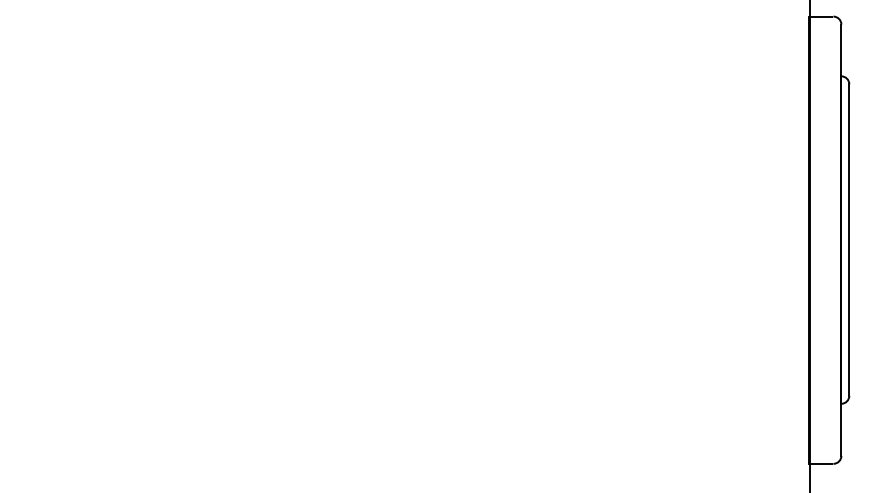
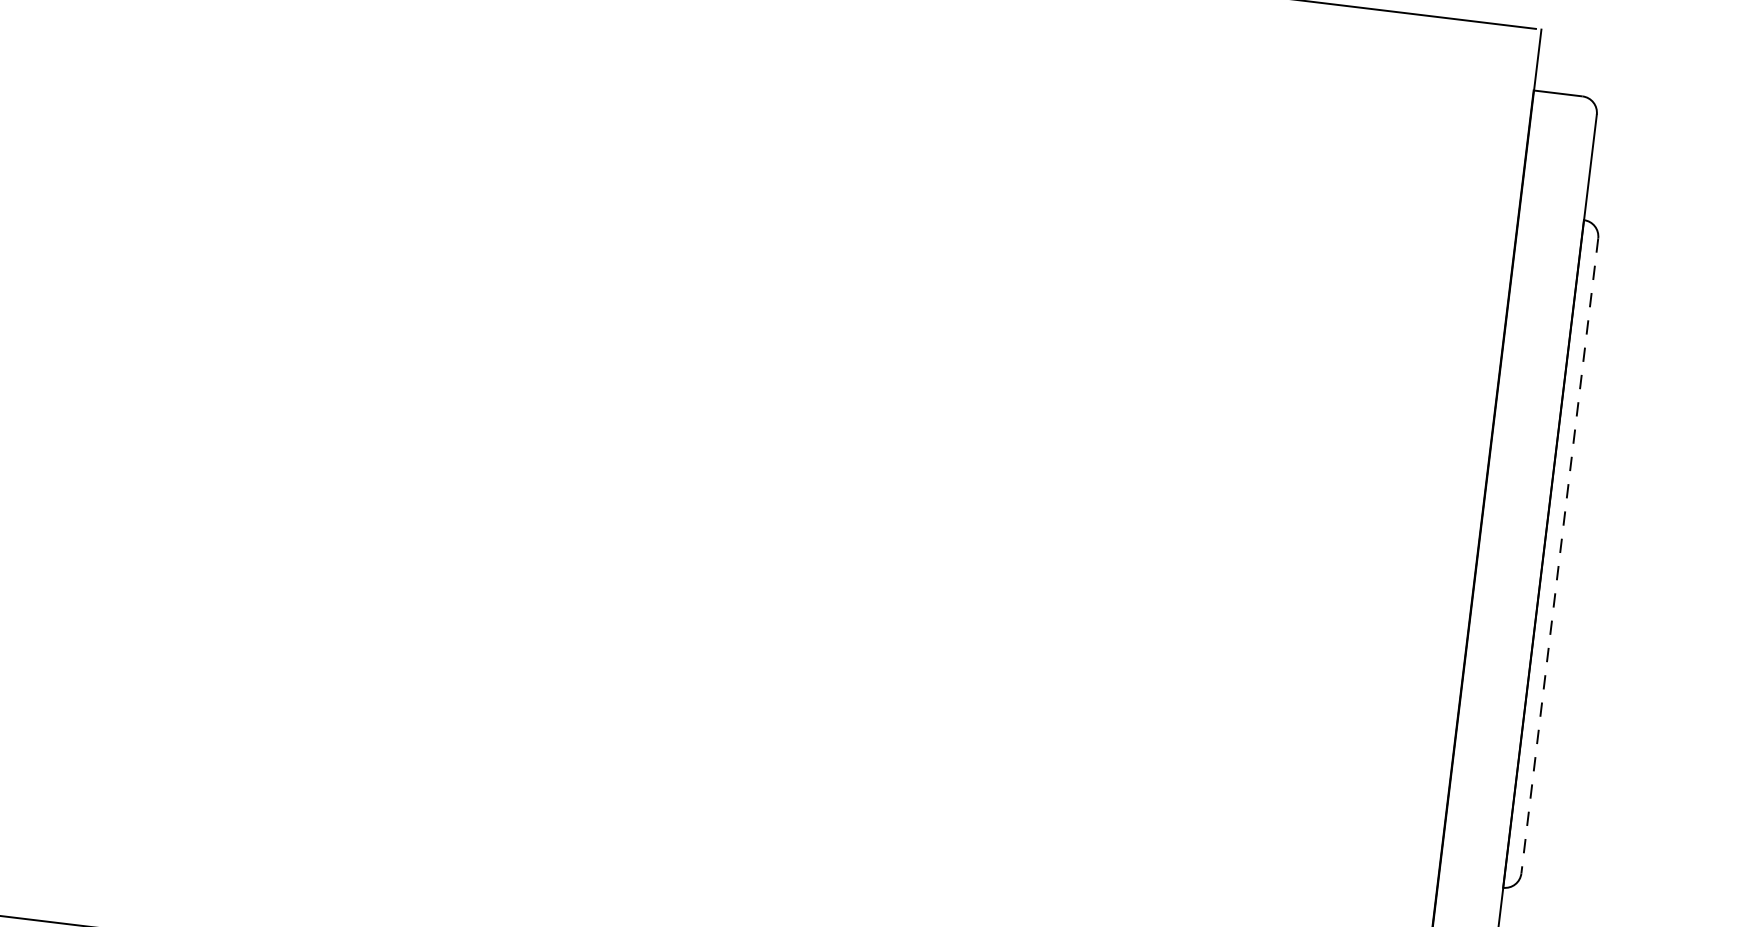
line: (849, 240) -> (1560, 556), solid -> dashed

